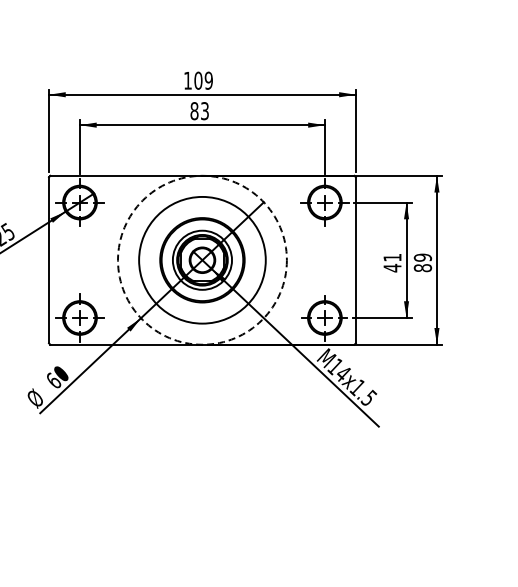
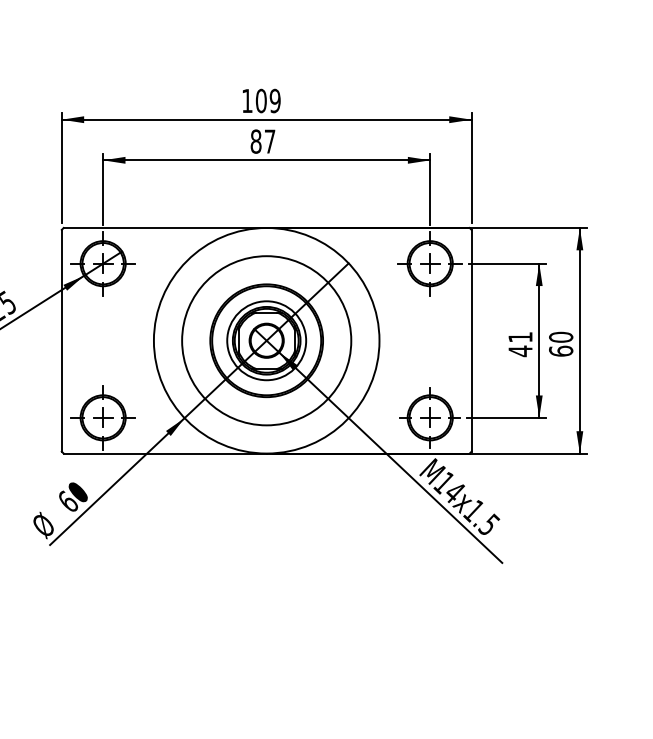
text: (204, 111) -> (269, 142), 83 -> 87
circle: (202, 259) -> (266, 339), dashed -> solid
text: (422, 262) -> (560, 343), 89 -> 60

